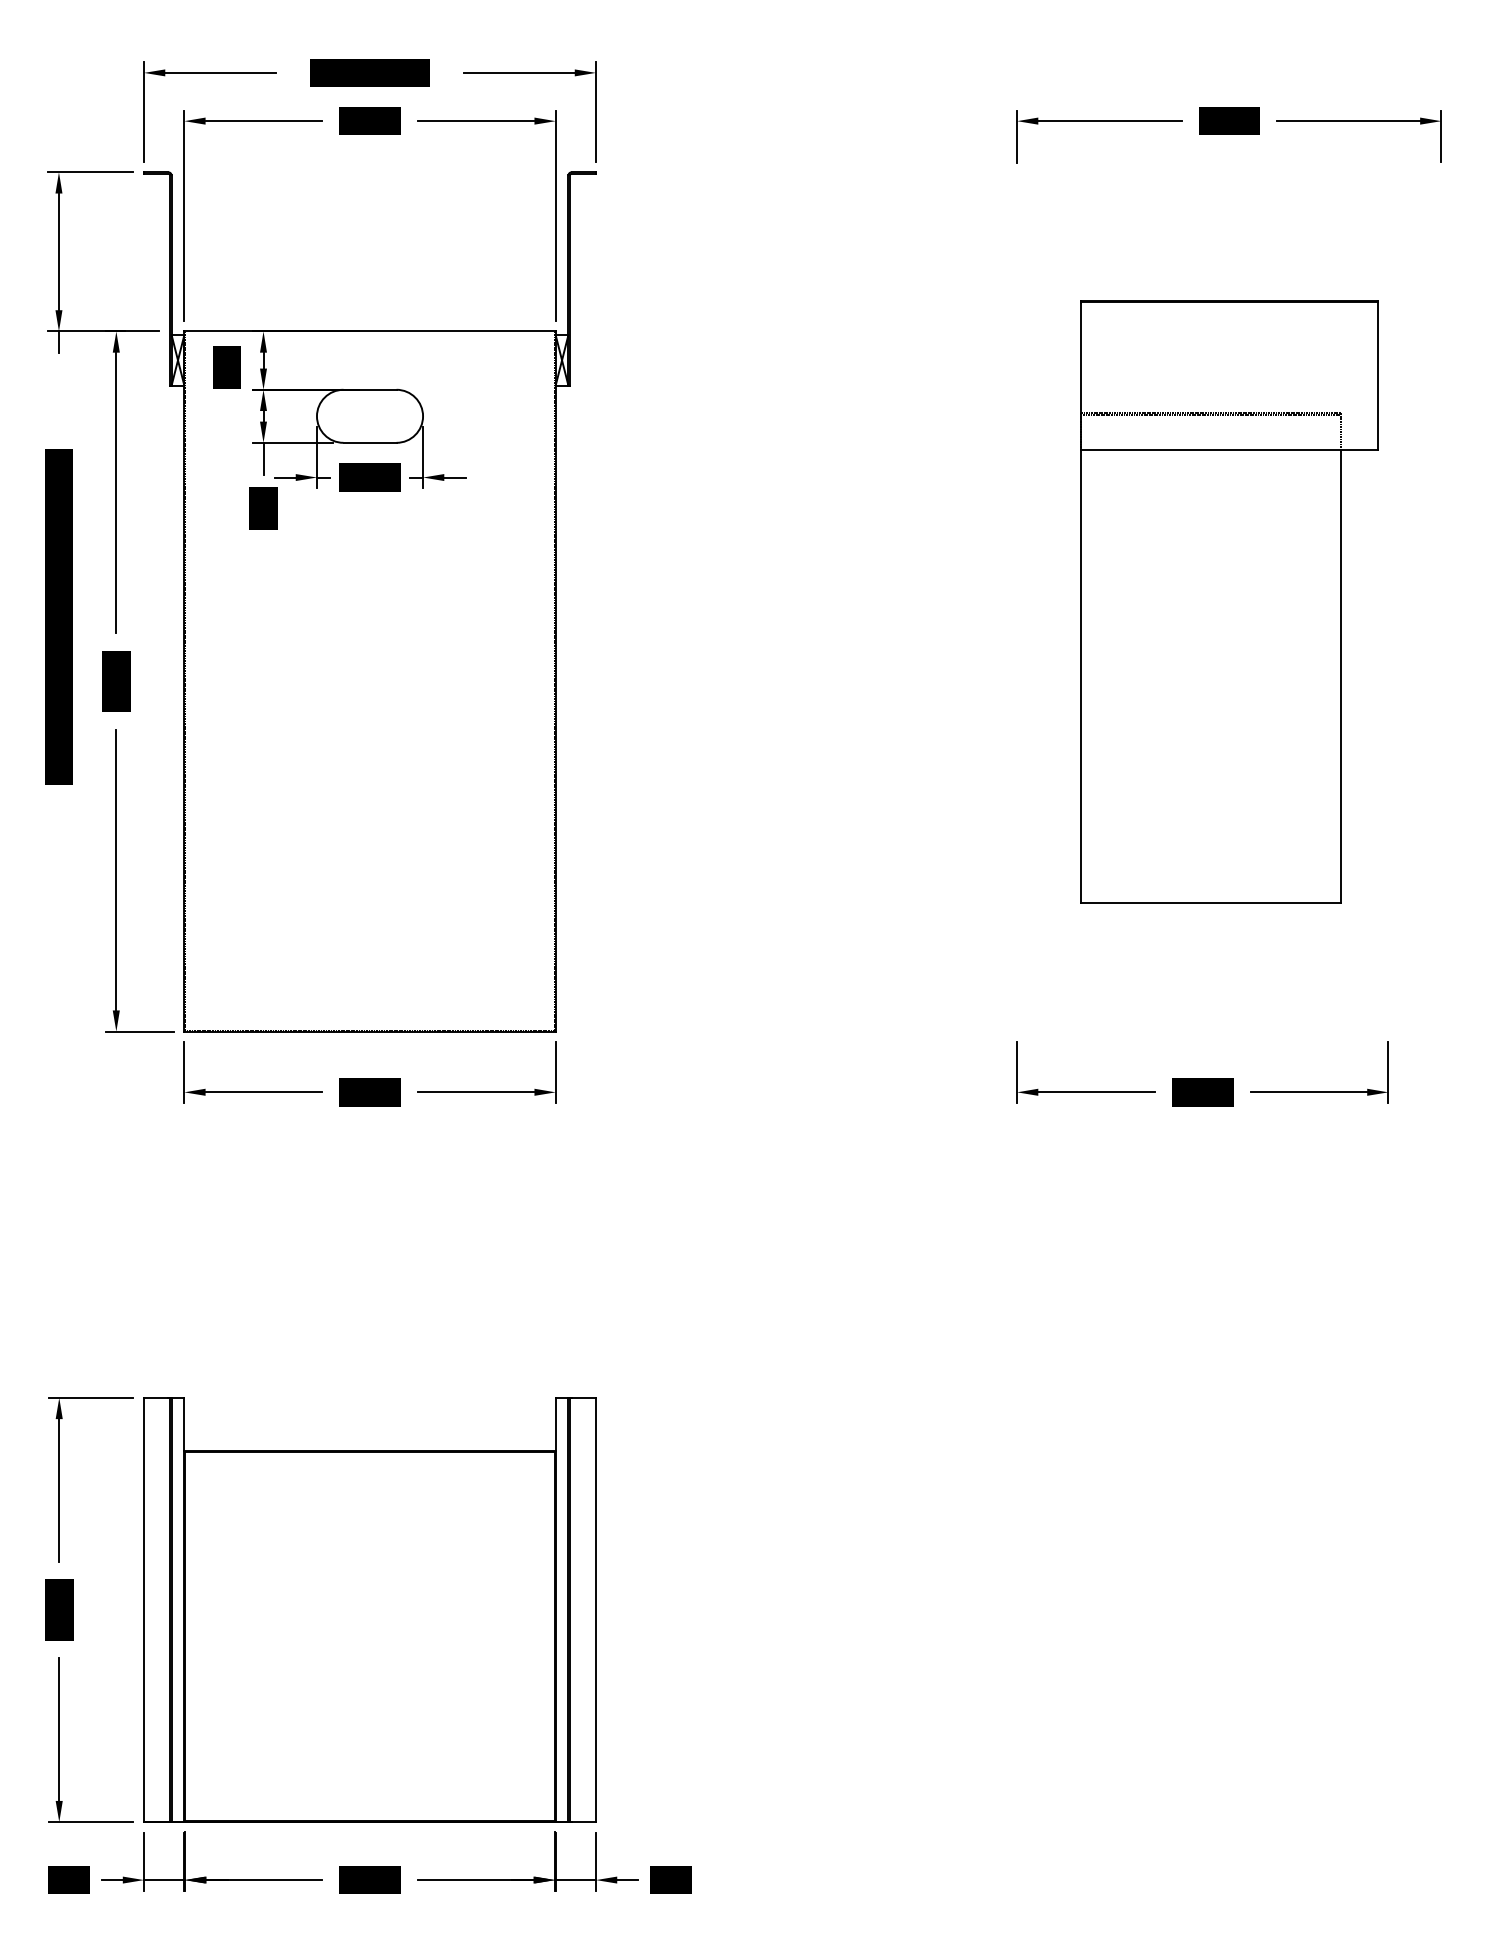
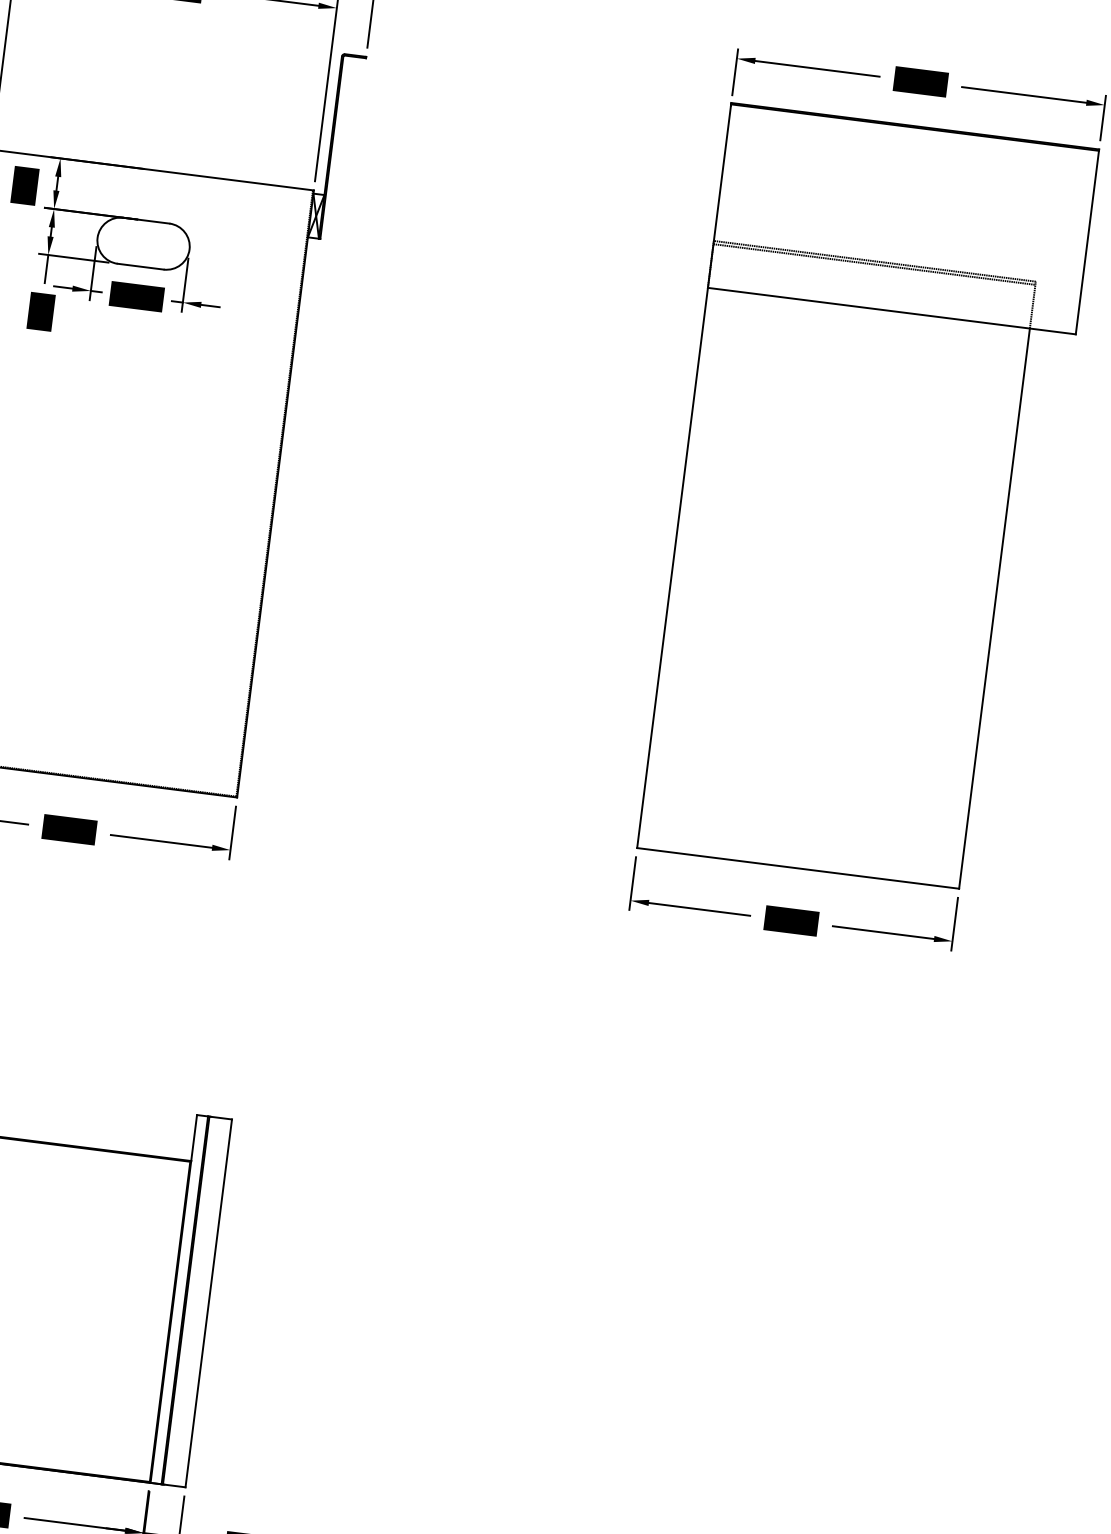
part: (1228, 601) -> (867, 498), size x1.43

